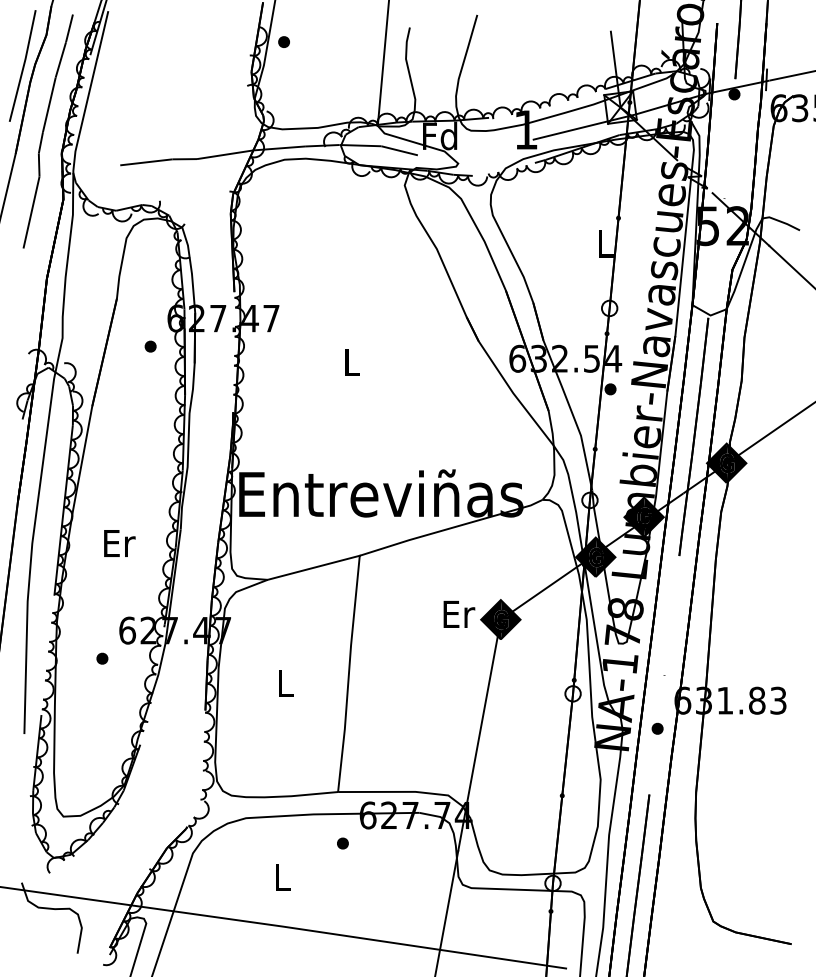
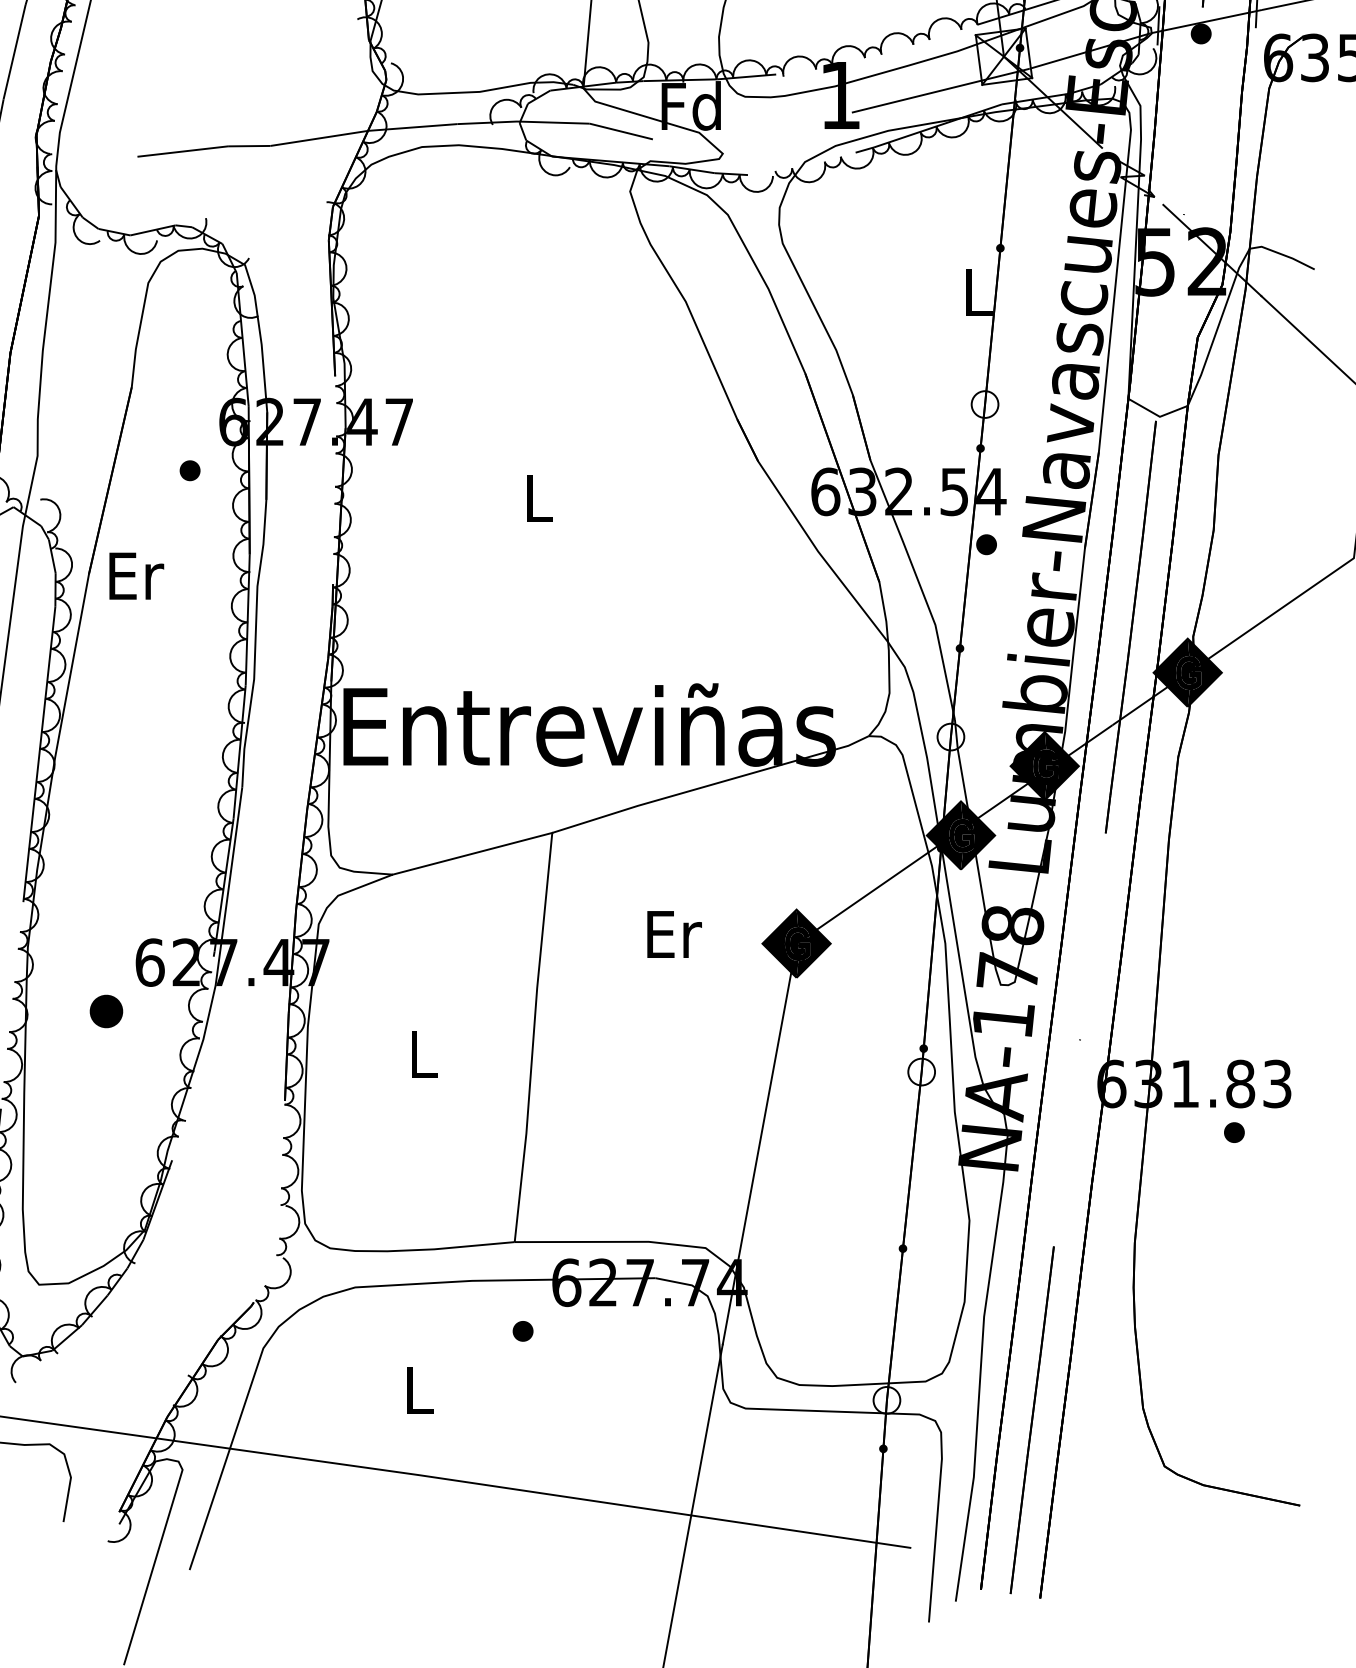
text: (119, 543) -> (136, 576), moved
text: (459, 614) -> (674, 934), moved
part: (102, 658) -> (106, 1010), size x1.6
part: (657, 728) -> (1234, 1132), moved

